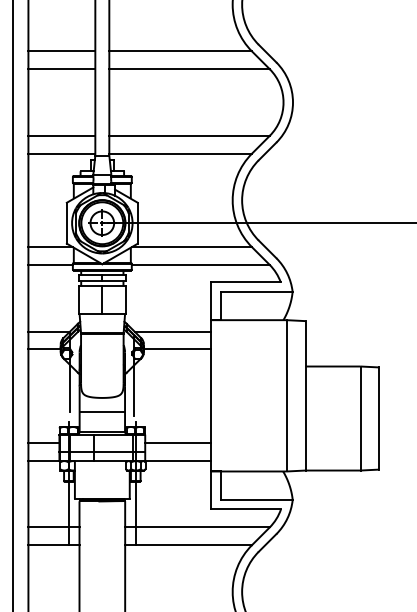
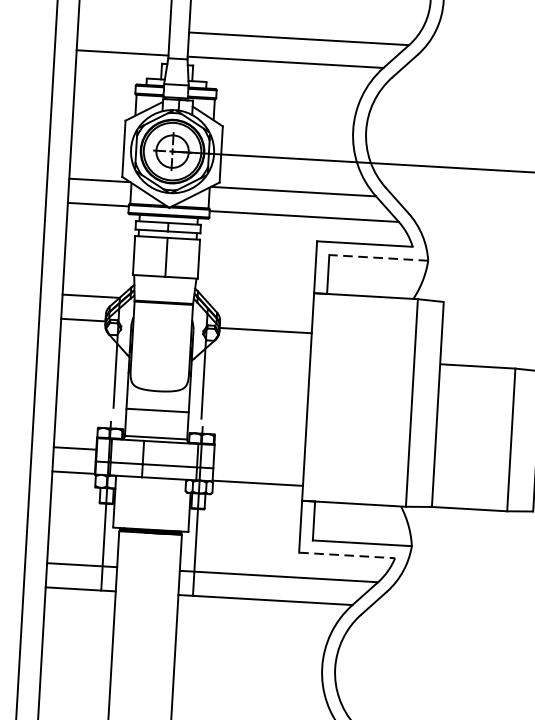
line: (61, 135) -> (123, 28), removed
line: (256, 291) -> (378, 257), solid -> dashed
line: (172, 331) -> (260, 305), removed
line: (178, 442) -> (259, 458), removed
line: (246, 509) -> (347, 555), solid -> dashed

